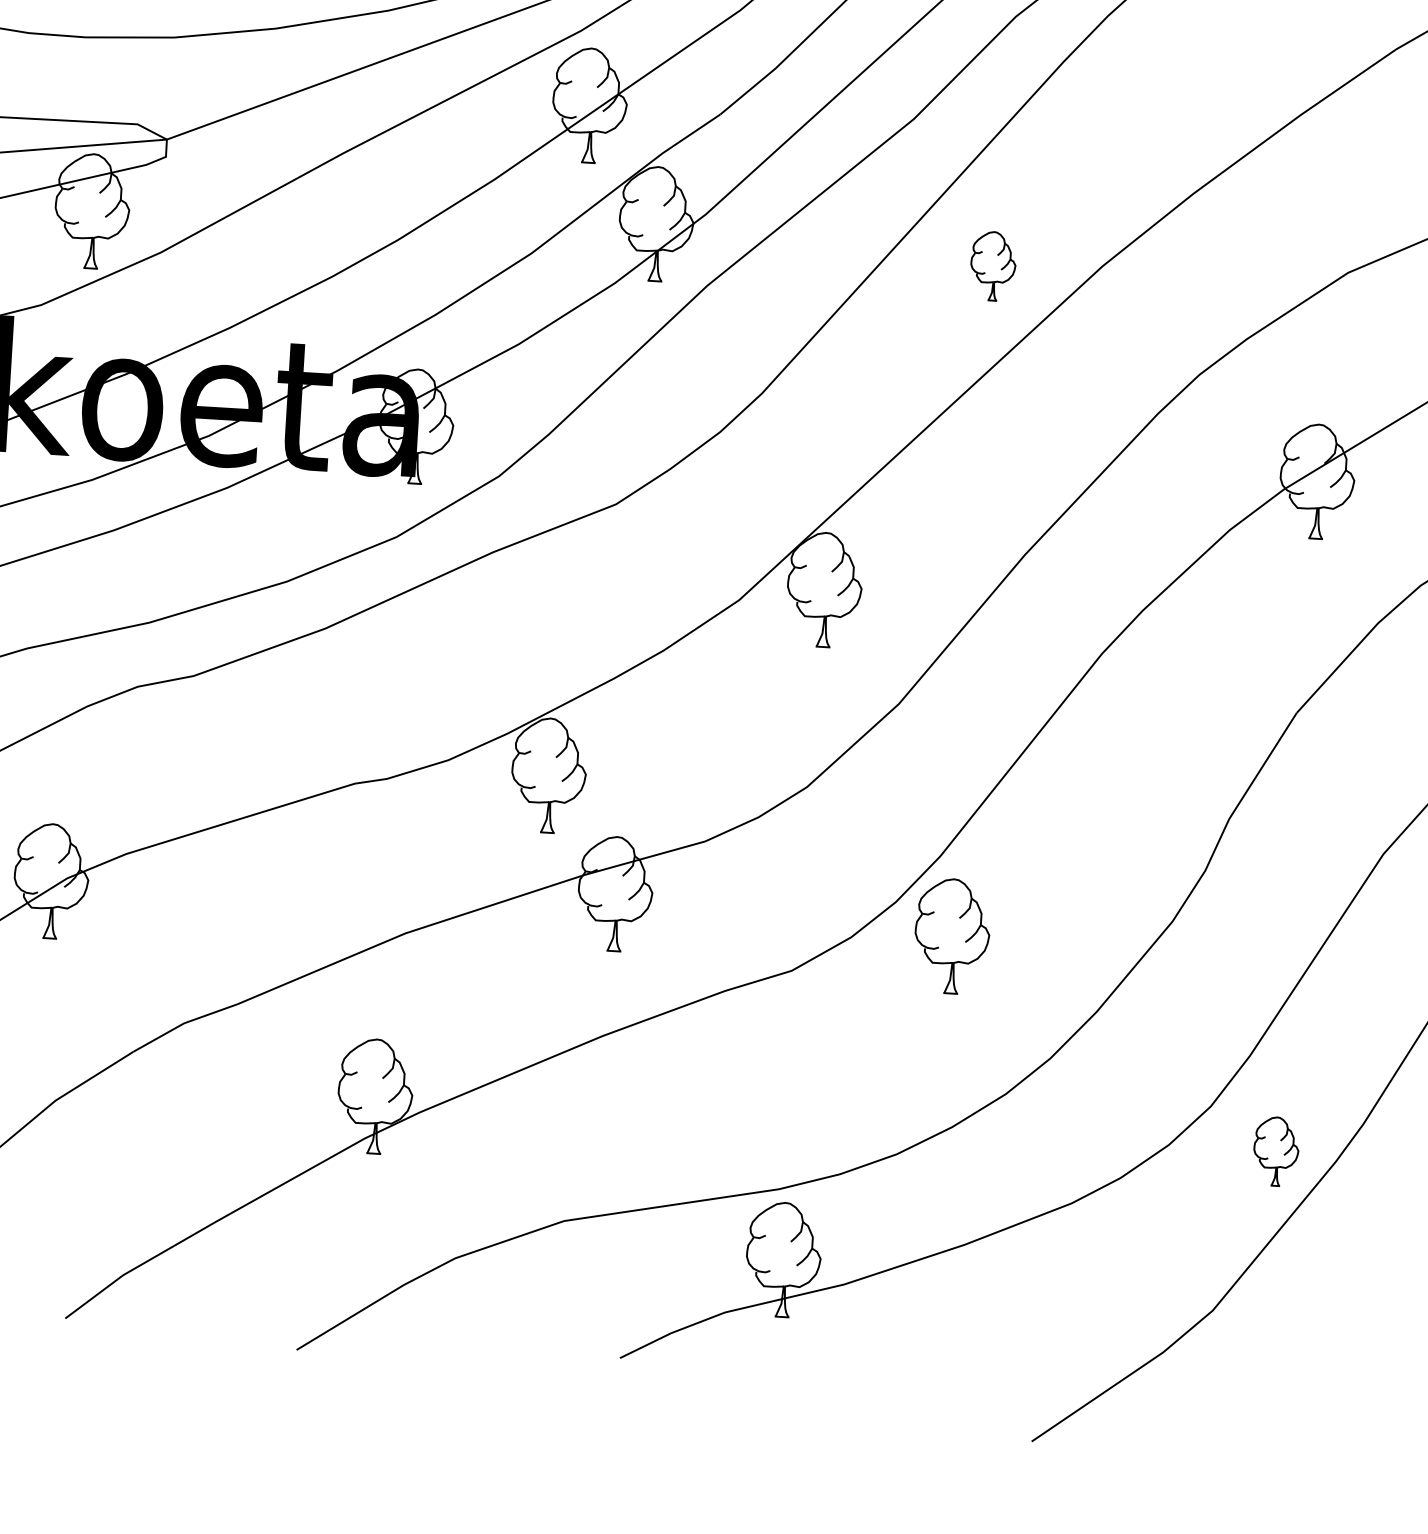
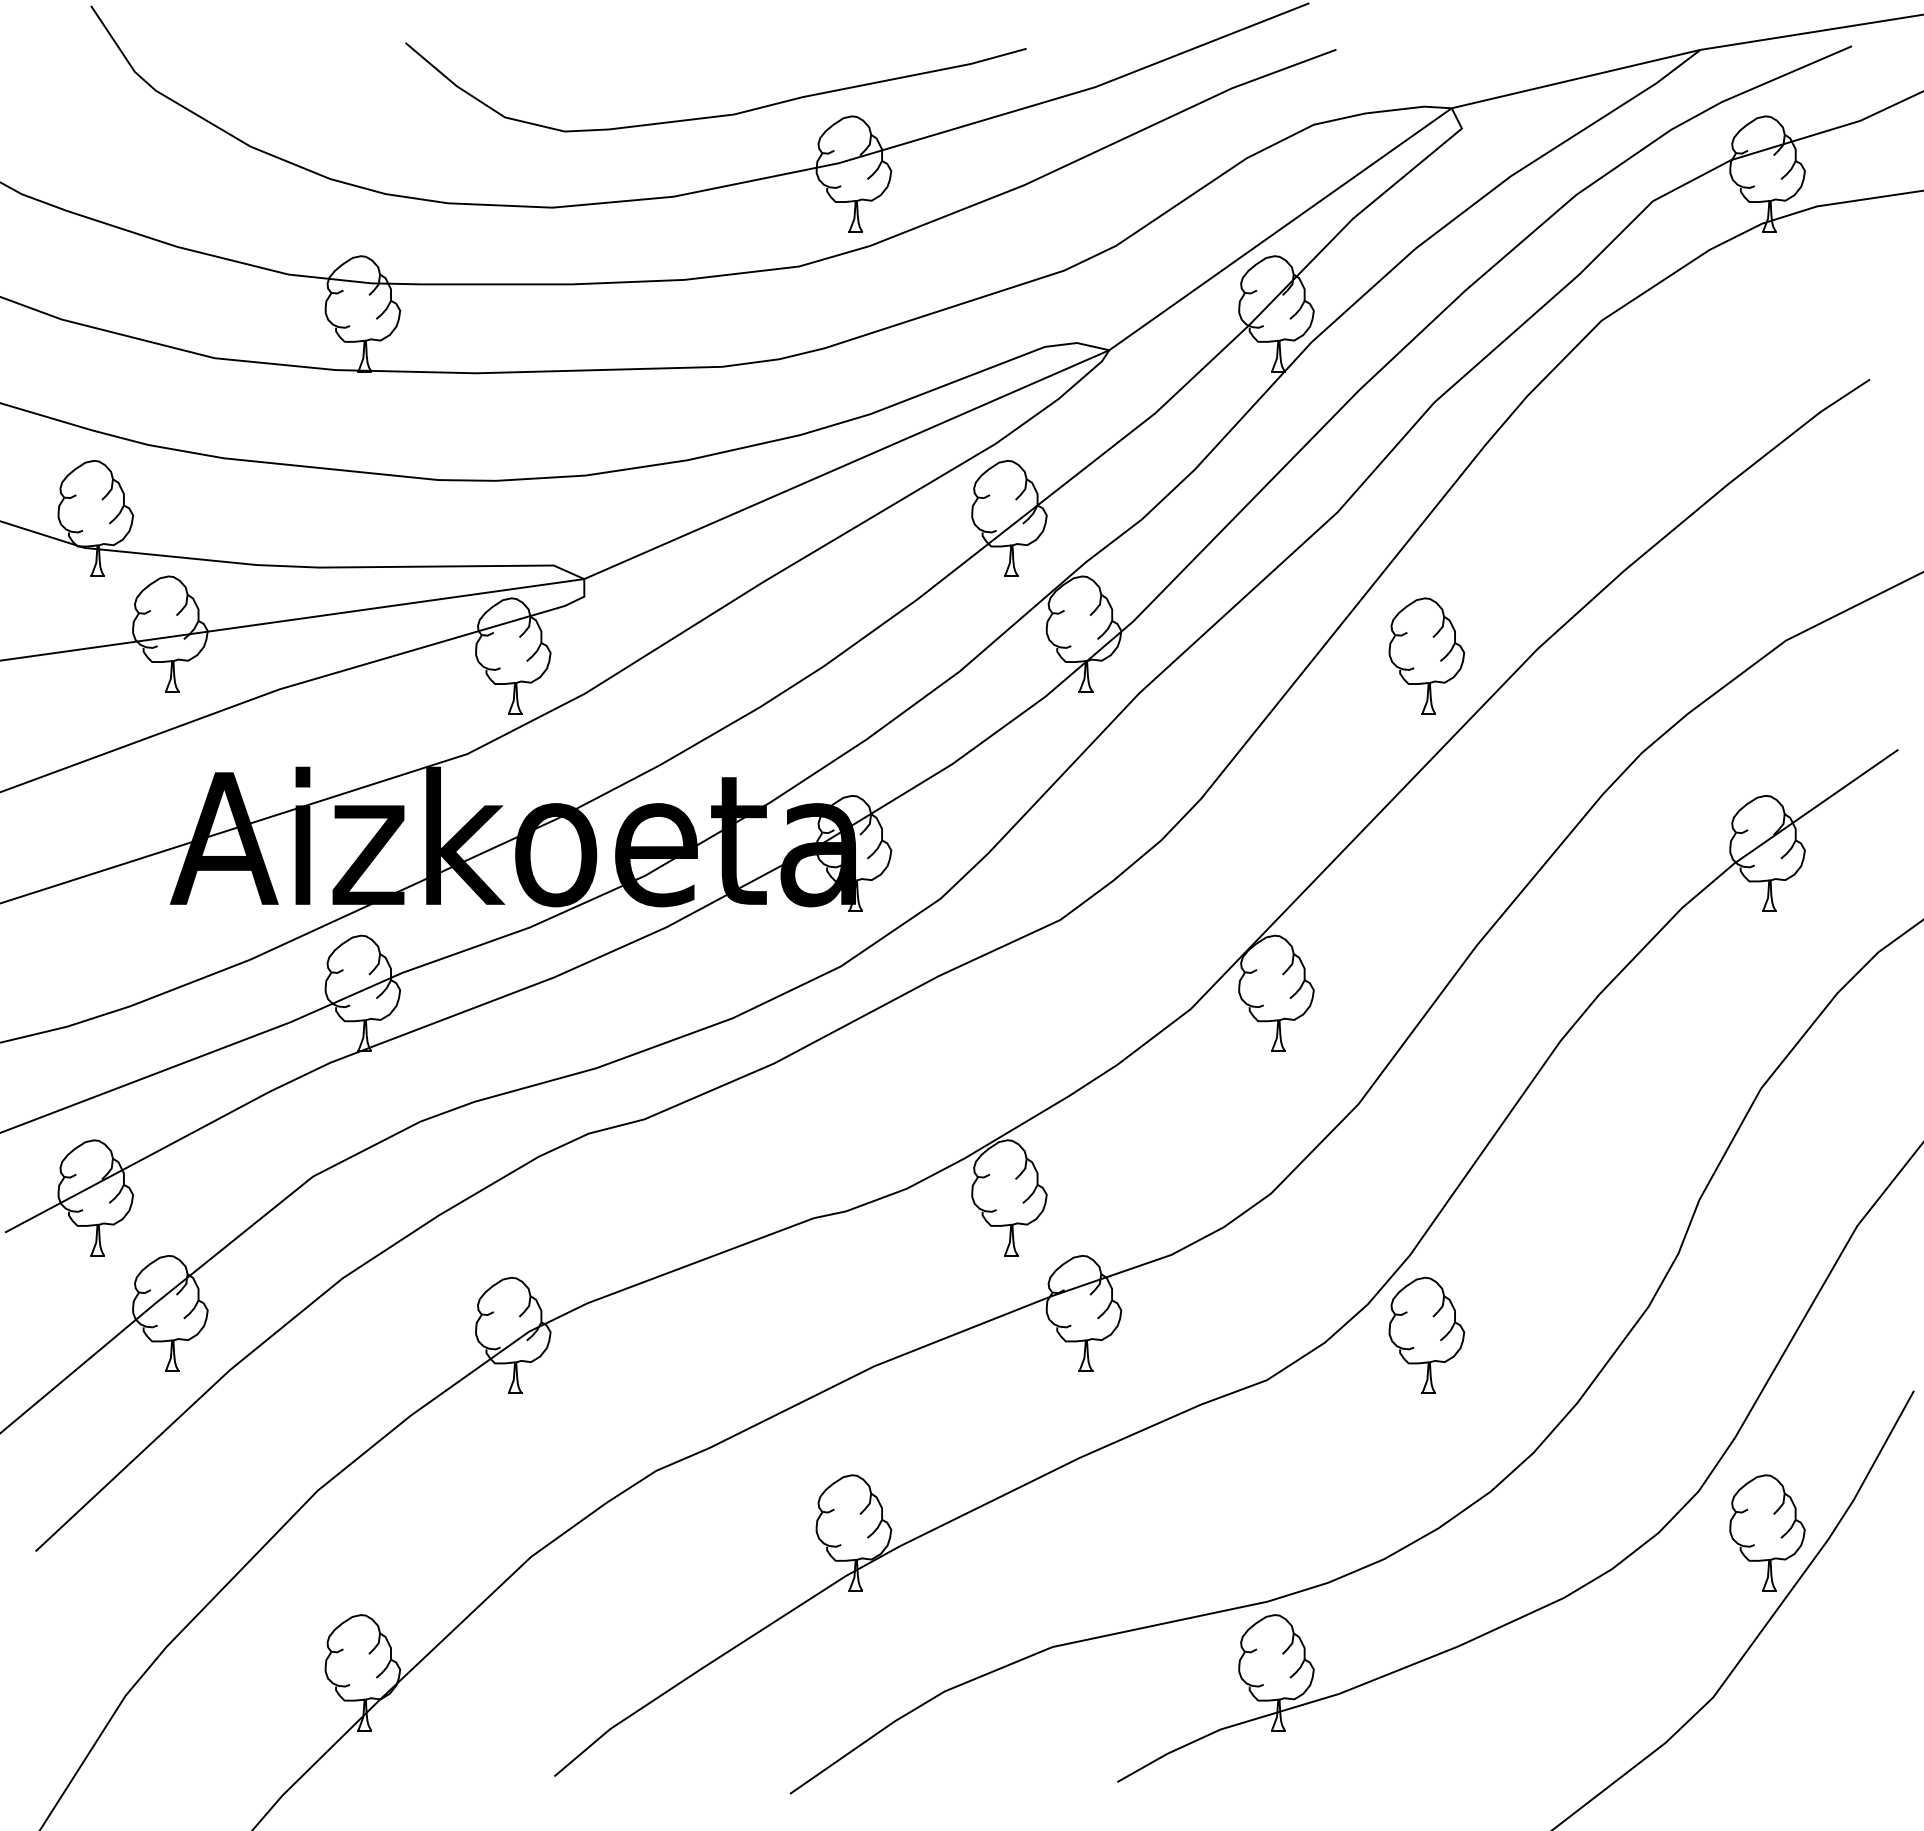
part: (992, 265) -> (1426, 655), size x1.67
part: (1276, 1151) -> (1767, 1532), size x1.67

